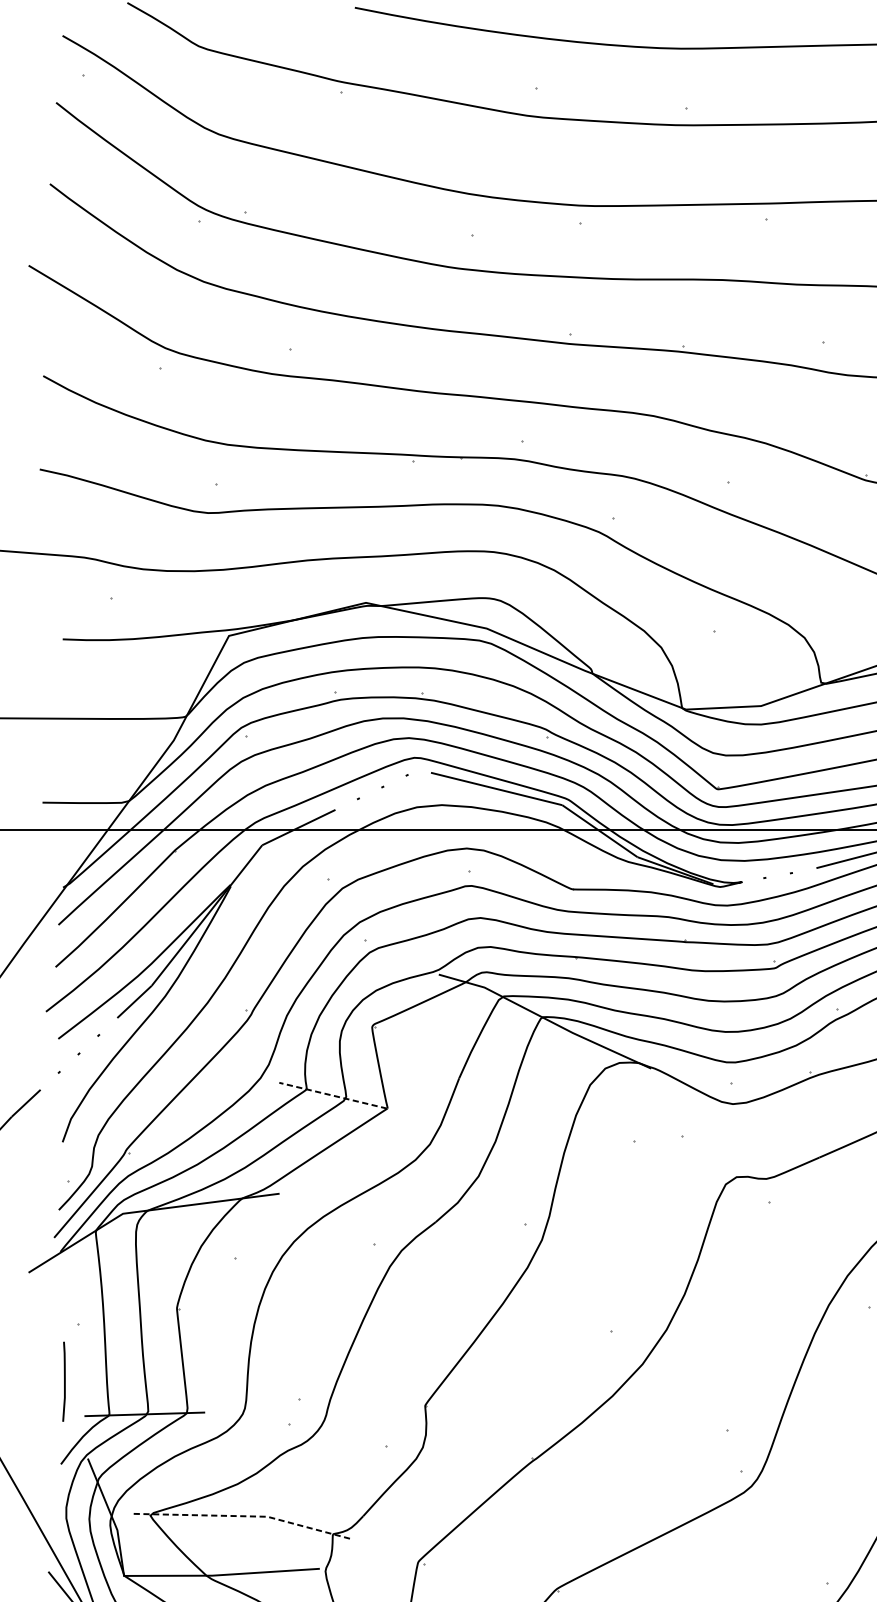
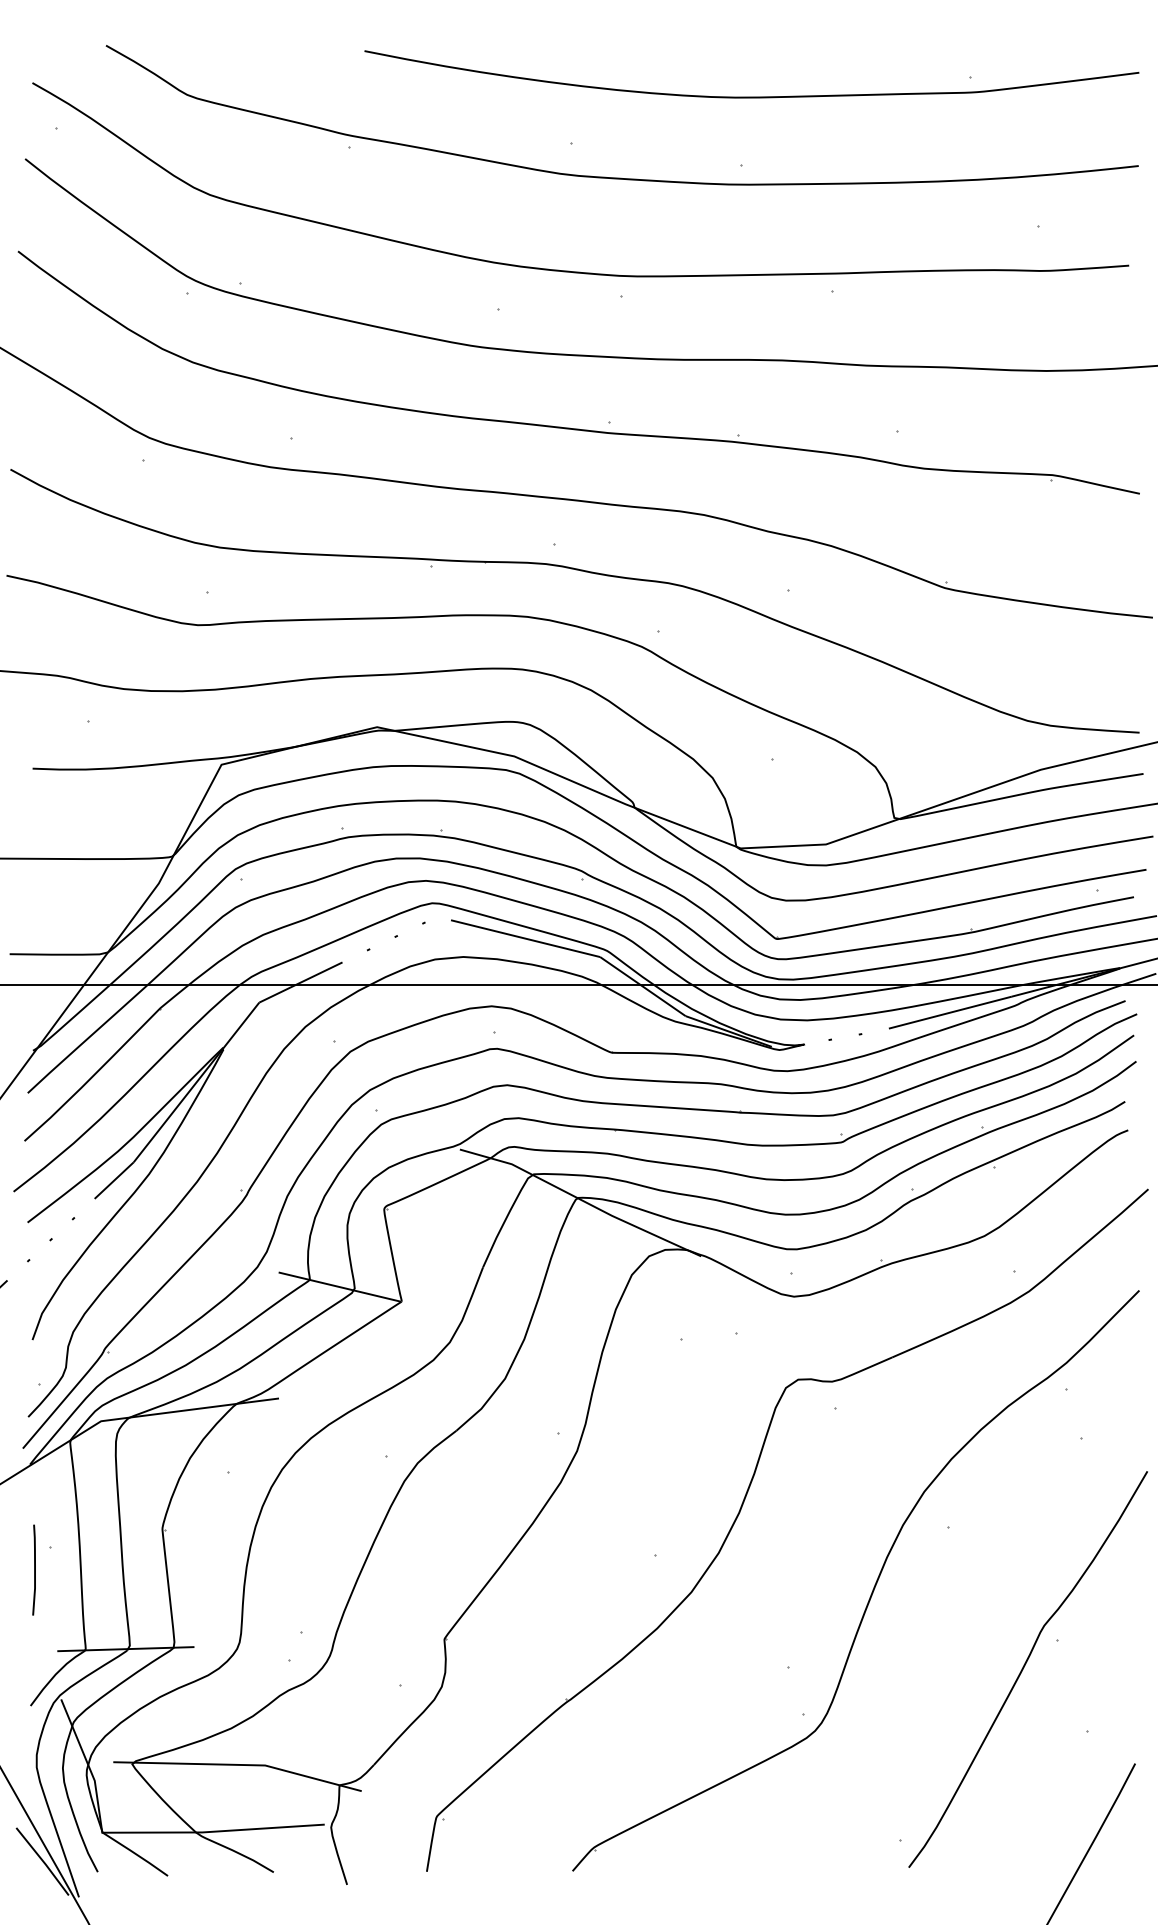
line: (332, 1096) -> (339, 1287), dashed -> solid
curve: (64, 1381) -> (34, 1569), moved
line: (244, 1515) -> (239, 1764), dashed -> solid

